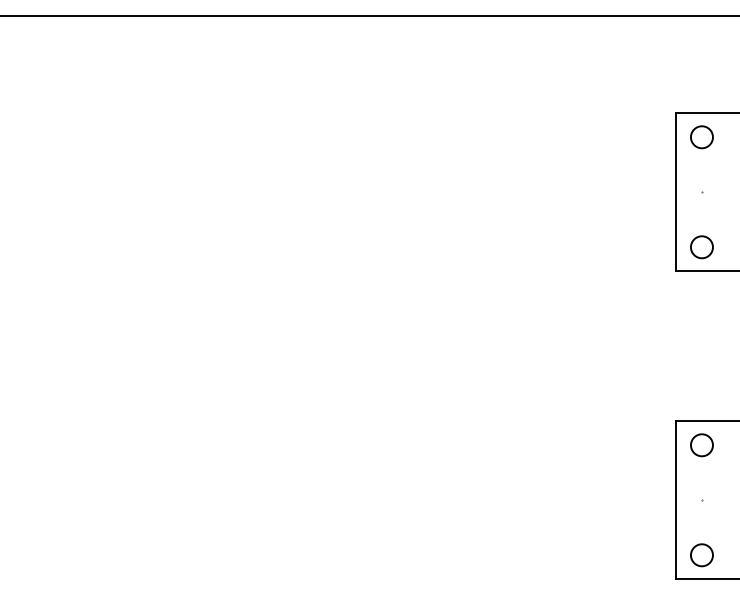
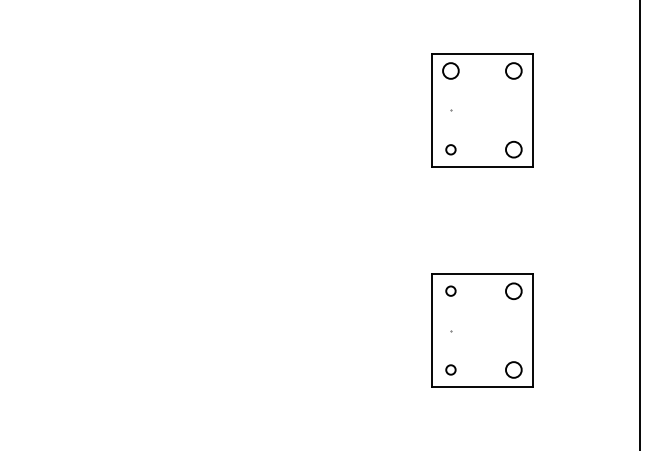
circle: (701, 247) -> (450, 149), size x0.6
circle: (701, 444) -> (450, 290), size x0.6
circle: (701, 554) -> (450, 369), size x0.6

